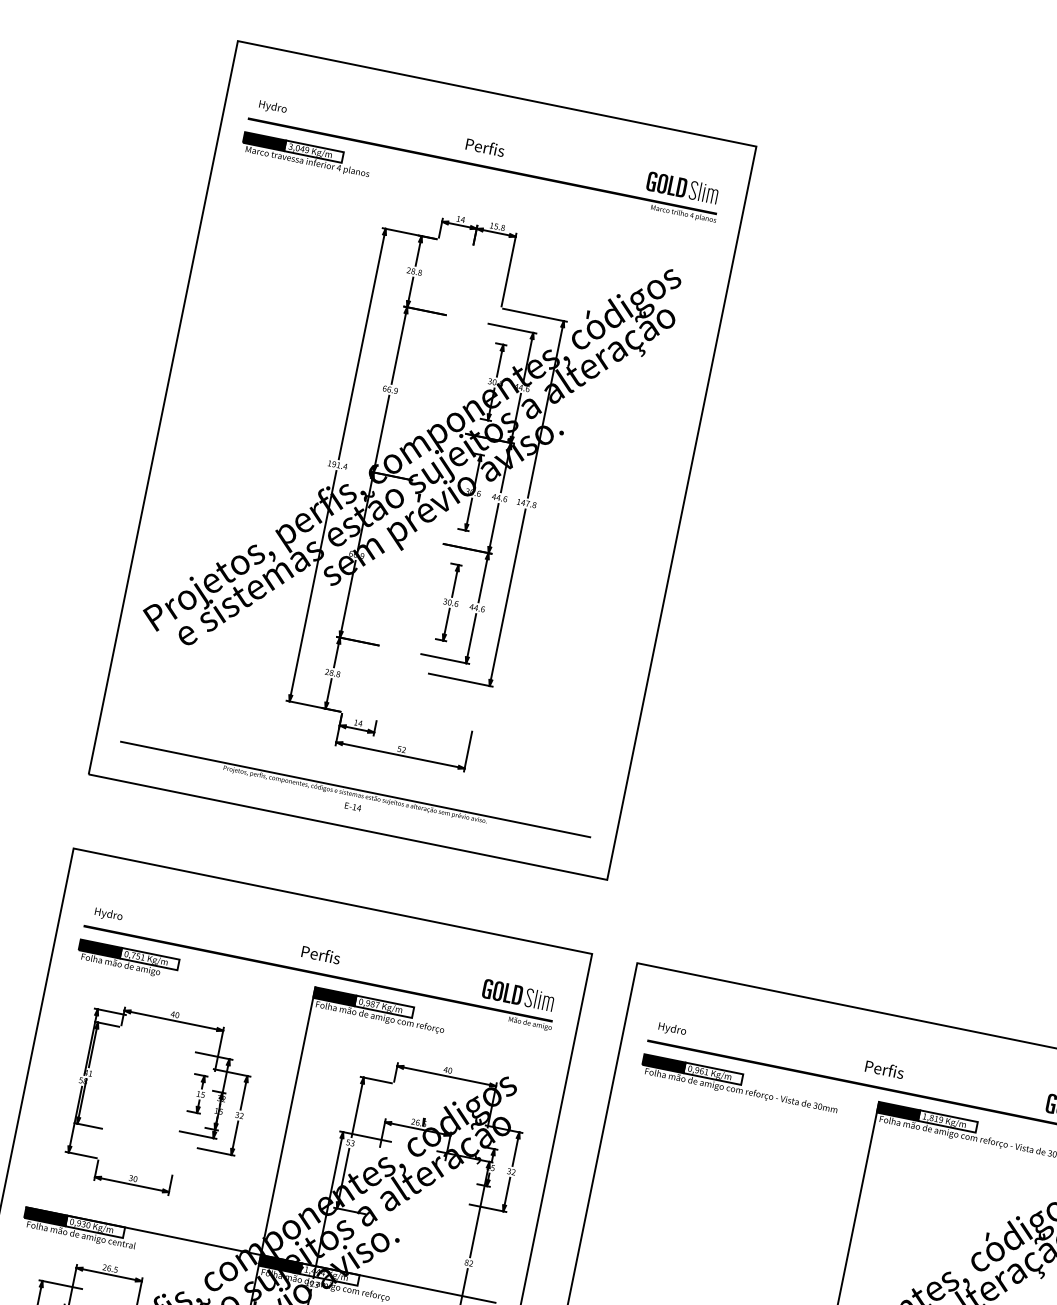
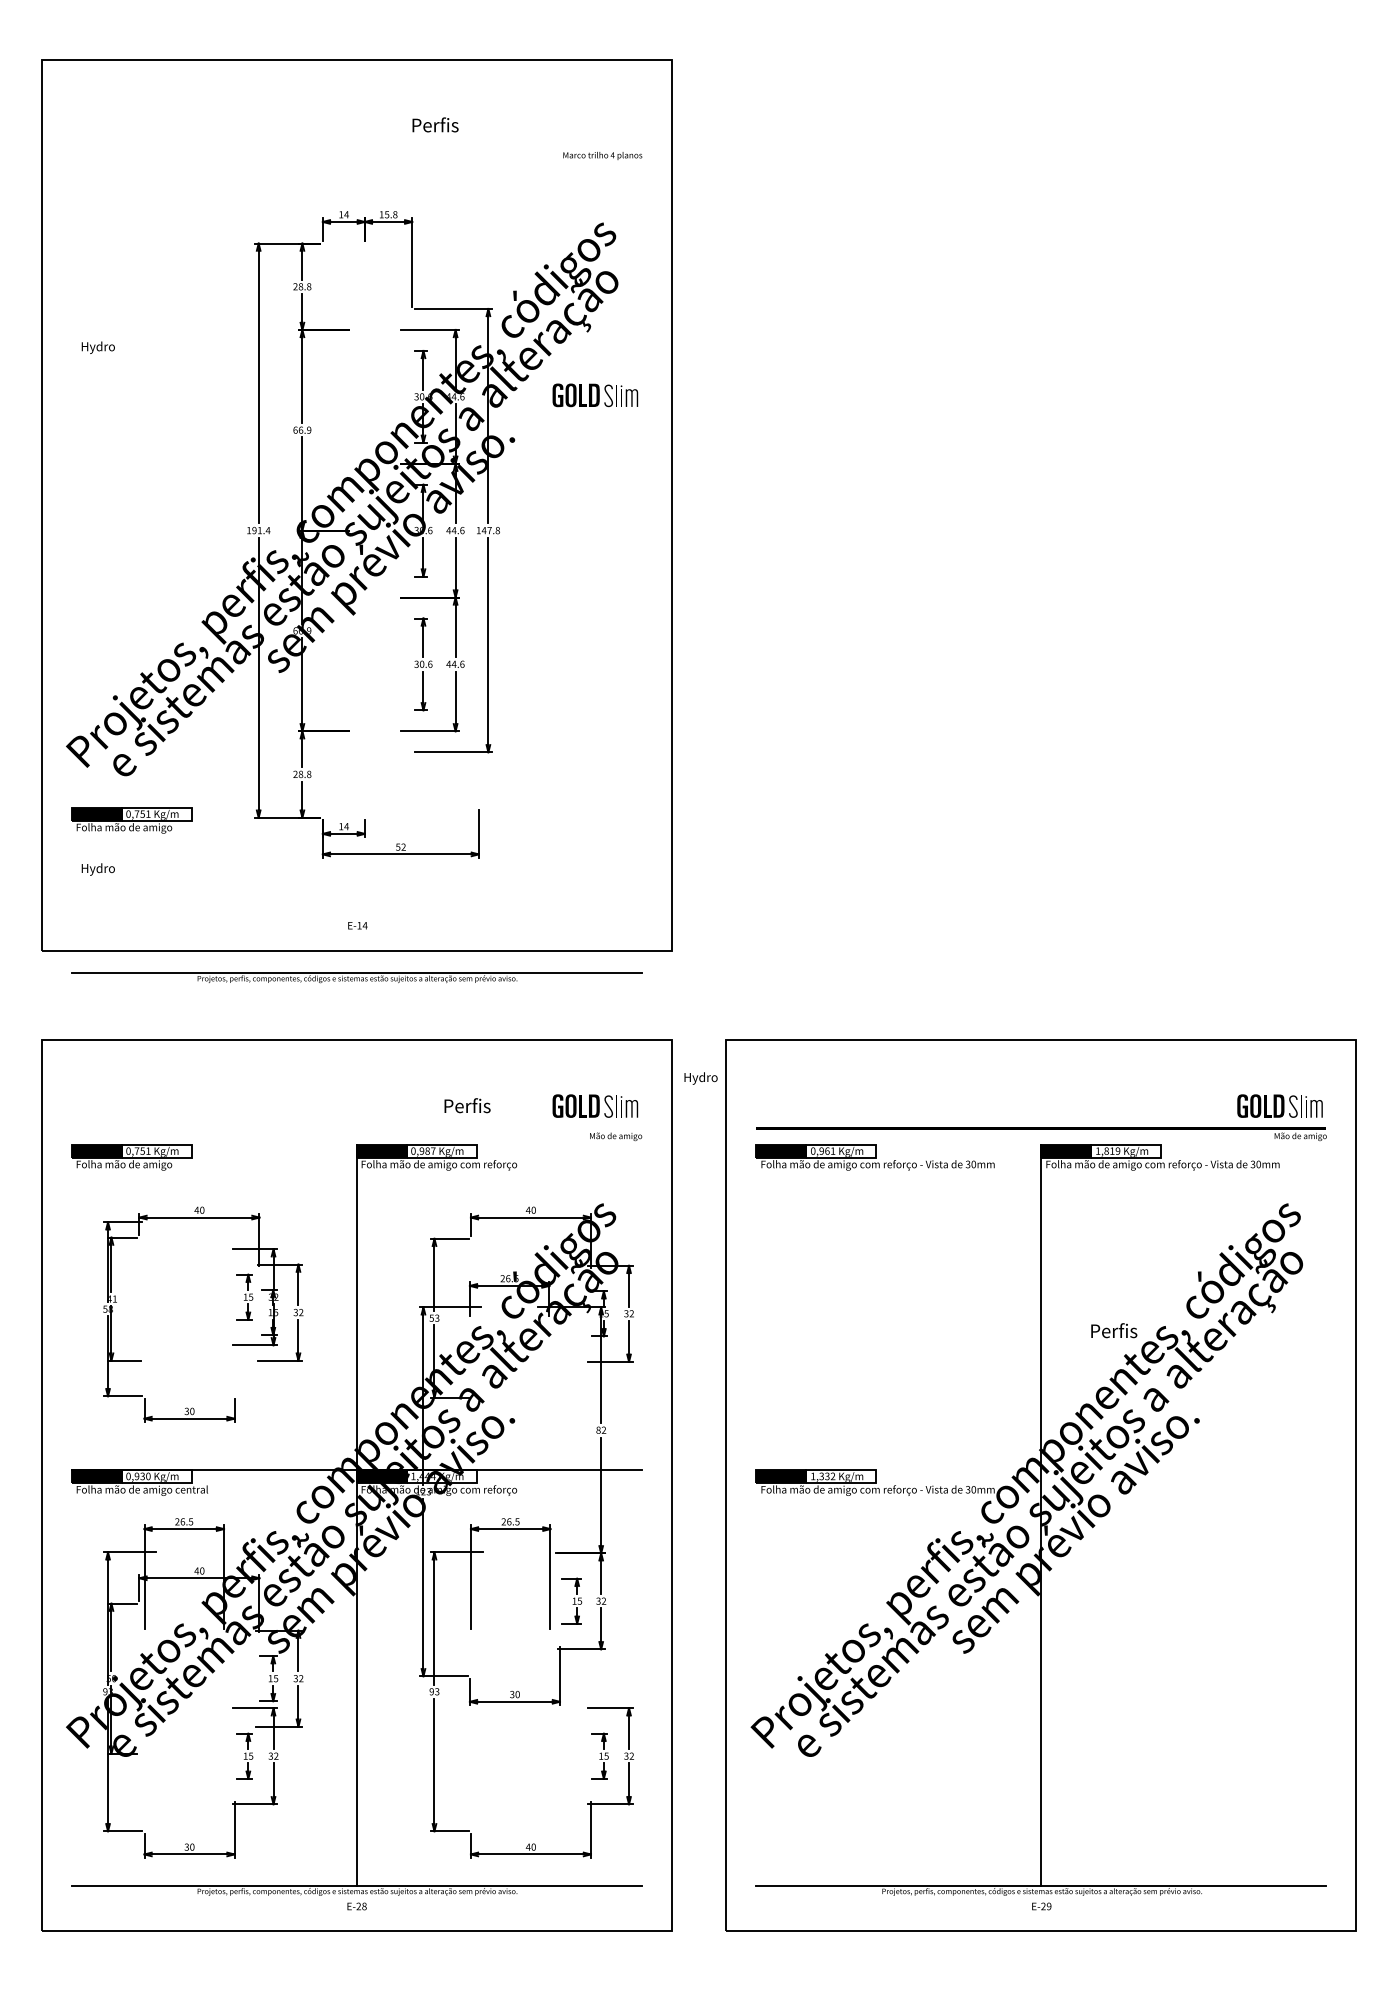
text: (272, 107) -> (97, 347), moved
text: (485, 146) -> (435, 124), moved
part: (306, 155) -> (148, 176), removed
fill: (482, 166) -> (356, 147), removed
part: (682, 188) -> (595, 395), moved
part: (184, 682) -> (131, 820), added
part: (354, 793) -> (356, 977), moved
text: (108, 914) -> (97, 869), moved
text: (321, 954) -> (467, 1105), moved
fill: (318, 973) -> (356, 1128), removed
text: (671, 1029) -> (700, 1078), moved
text: (884, 1069) -> (1114, 1330), moved

